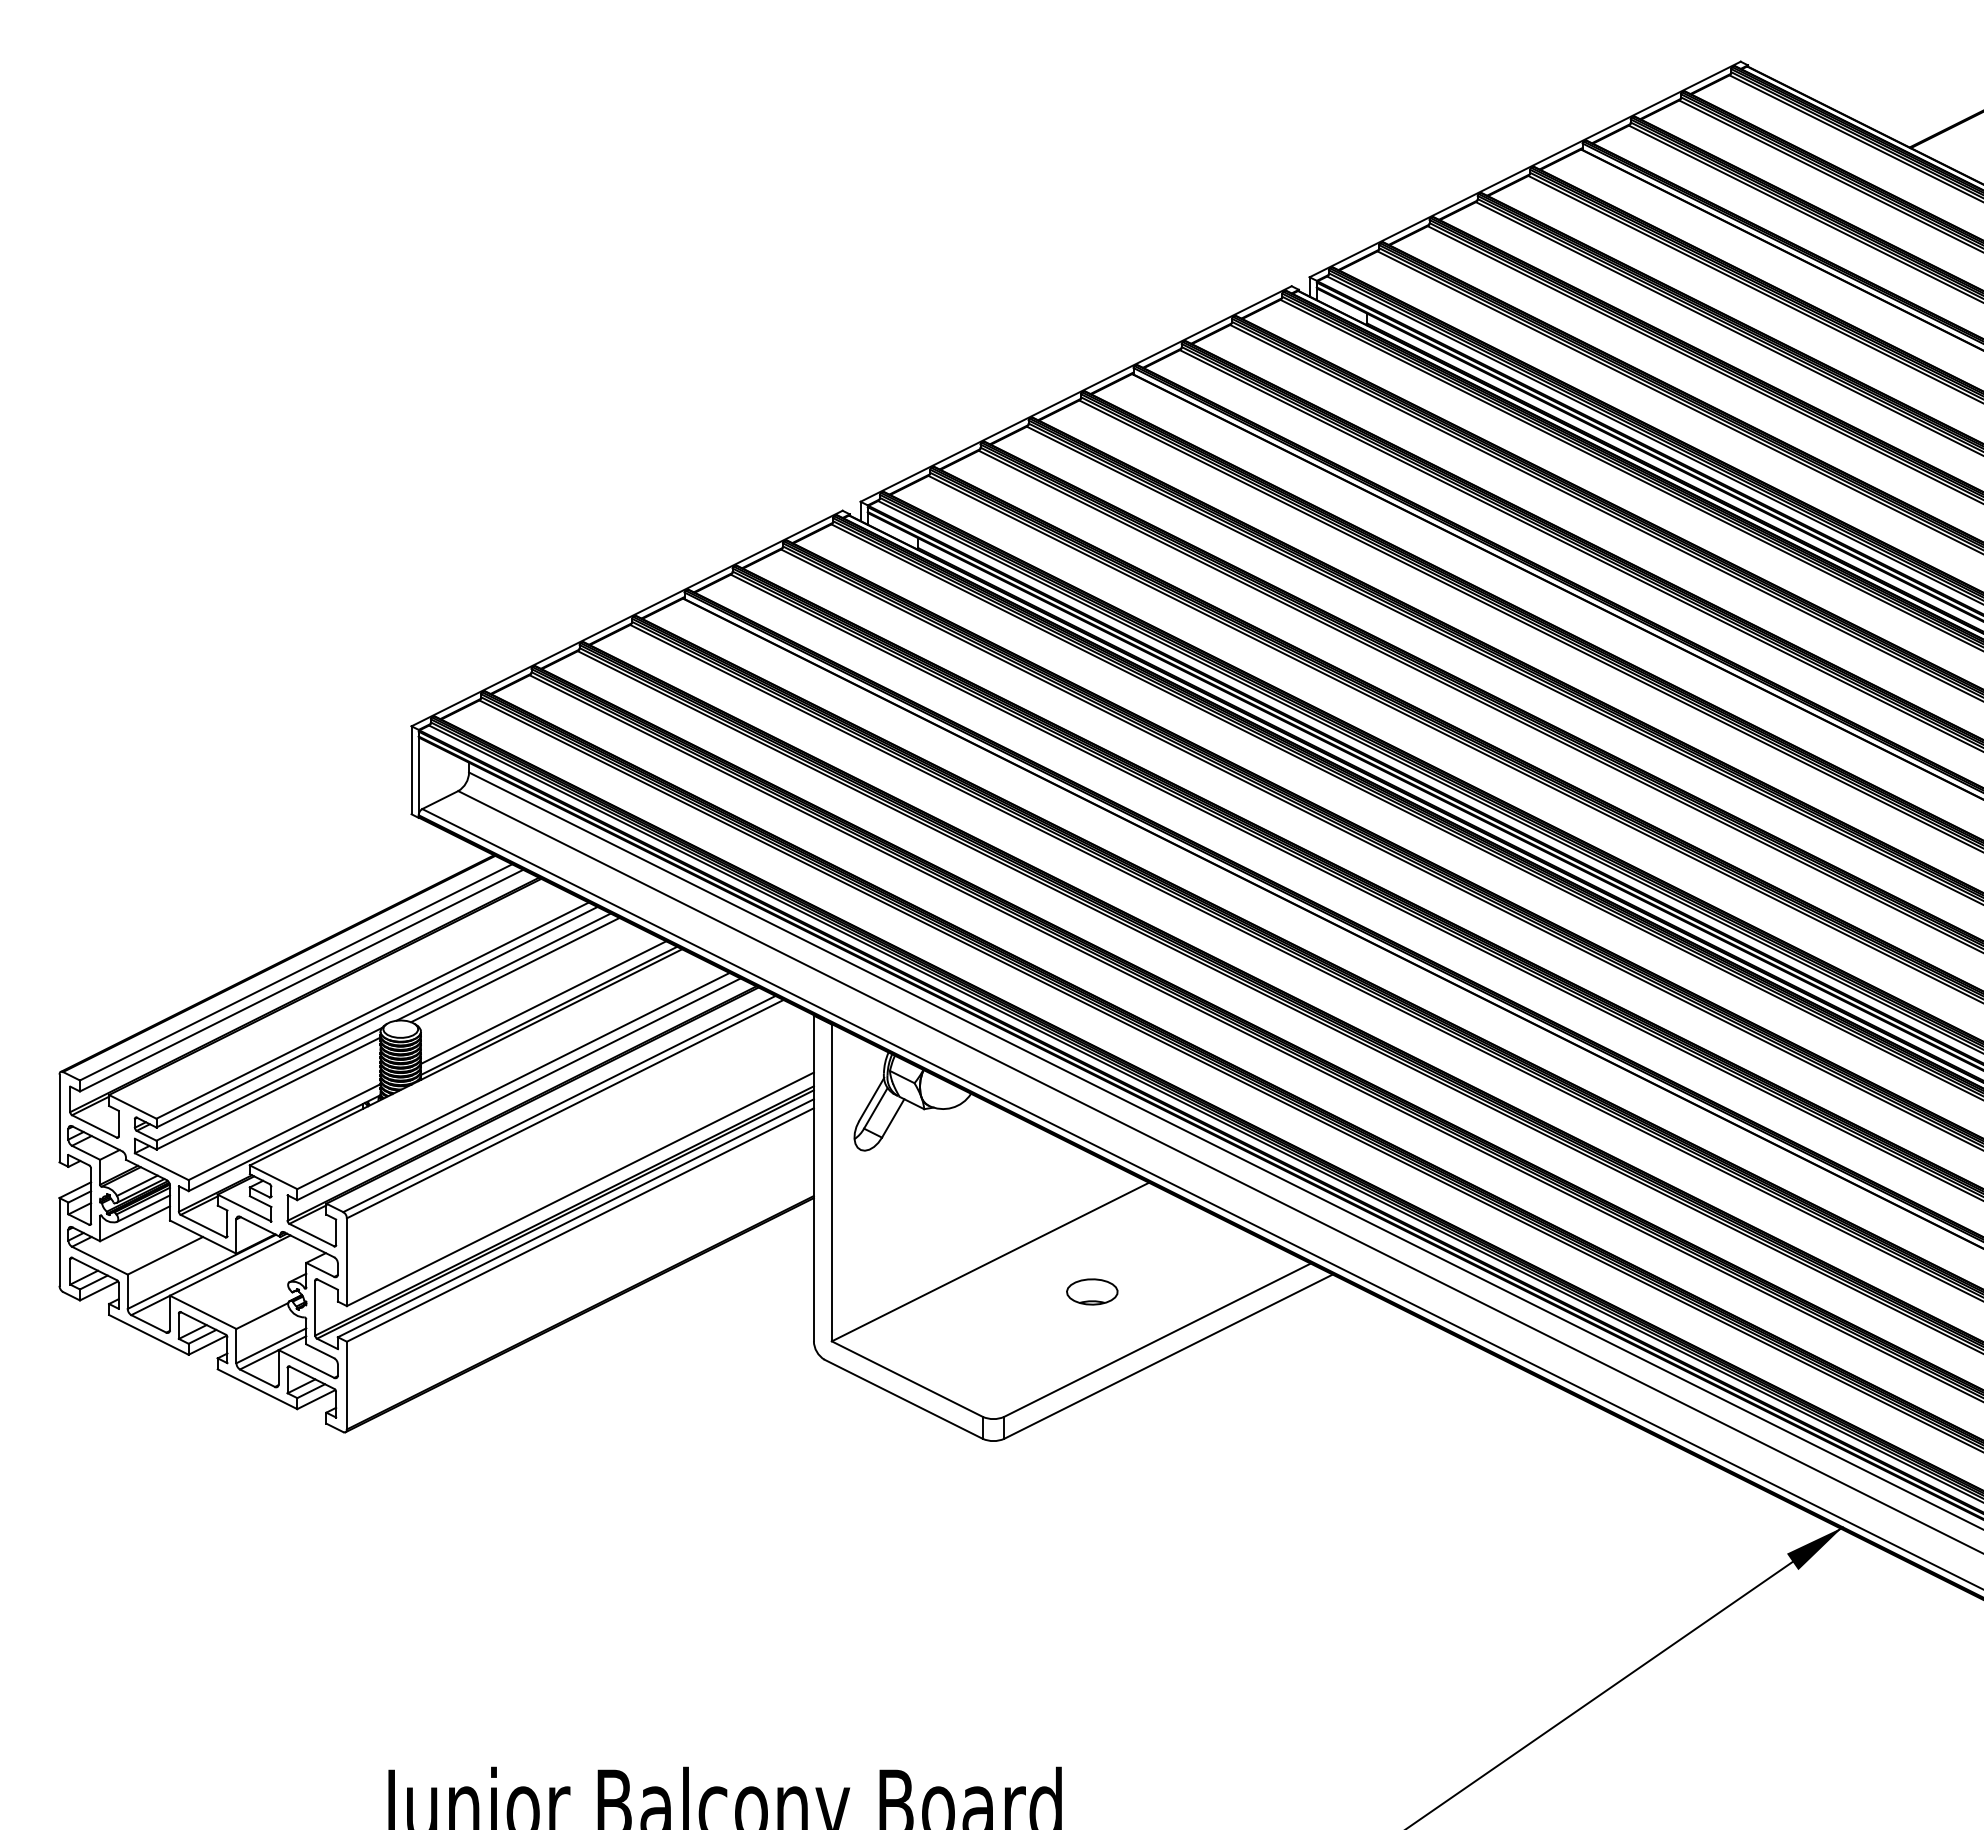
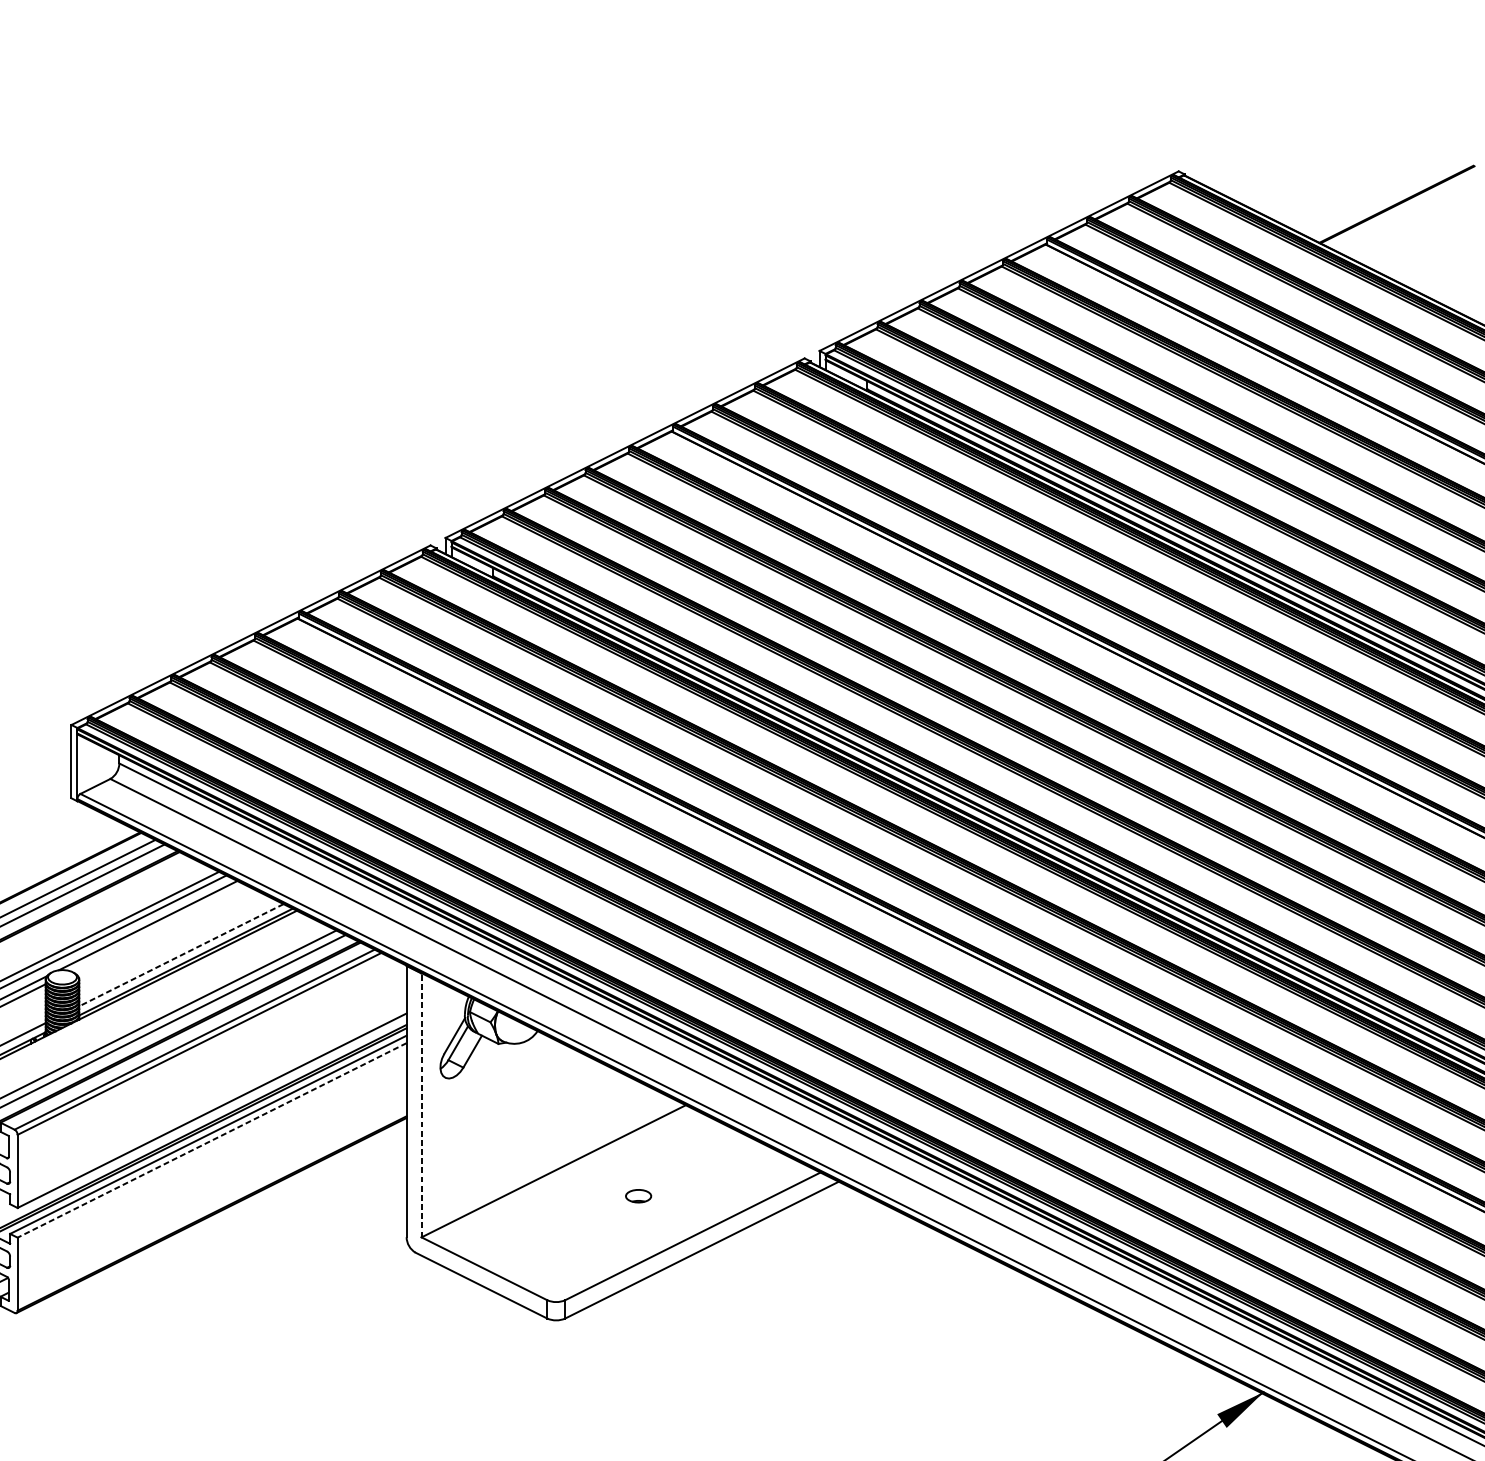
line: (515, 970) -> (158, 928), removed
line: (543, 1002) -> (181, 955), solid -> dashed
line: (831, 1182) -> (421, 1105), solid -> dashed
line: (579, 1225) -> (211, 1140), solid -> dashed
part: (1092, 1291) -> (638, 1195), size x0.6

